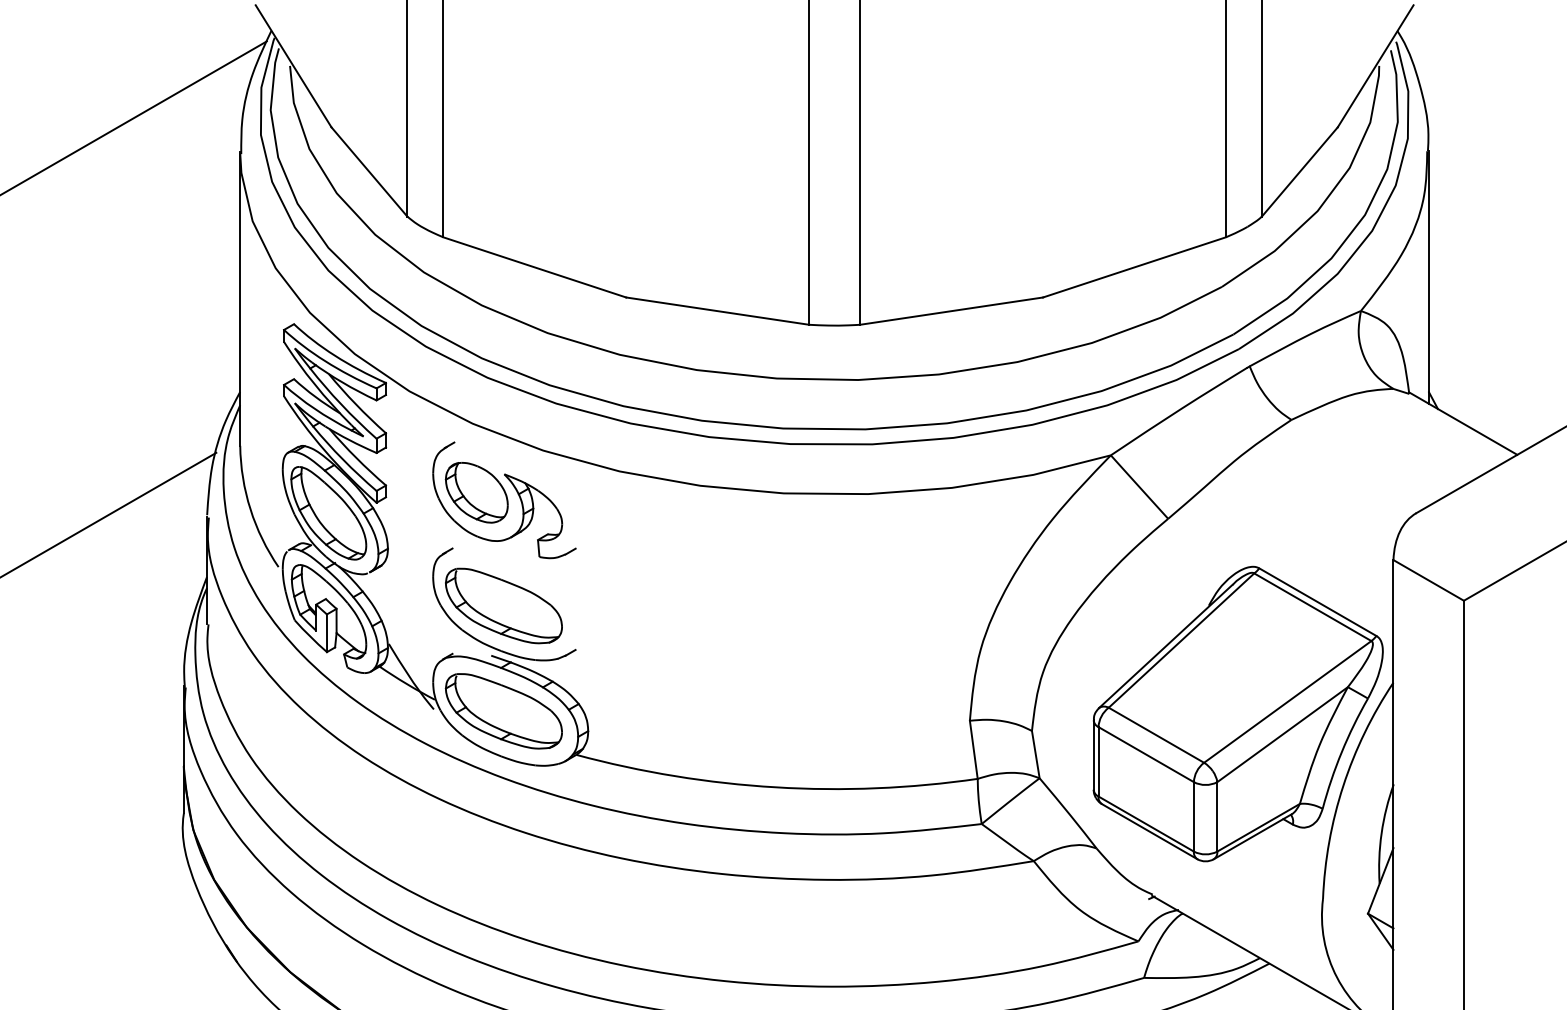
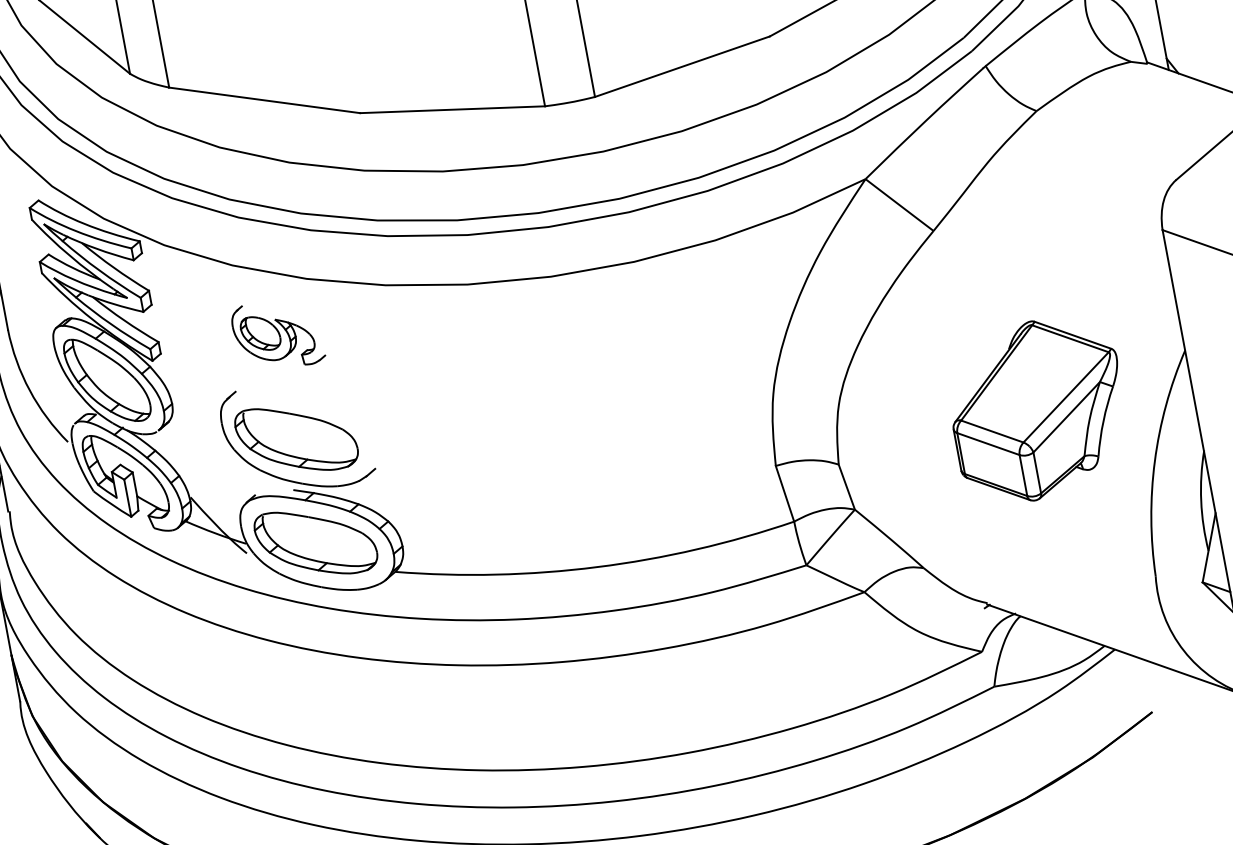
part: (504, 500) -> (277, 335), size x0.6
part: (1237, 713) -> (1037, 409), size x0.6

